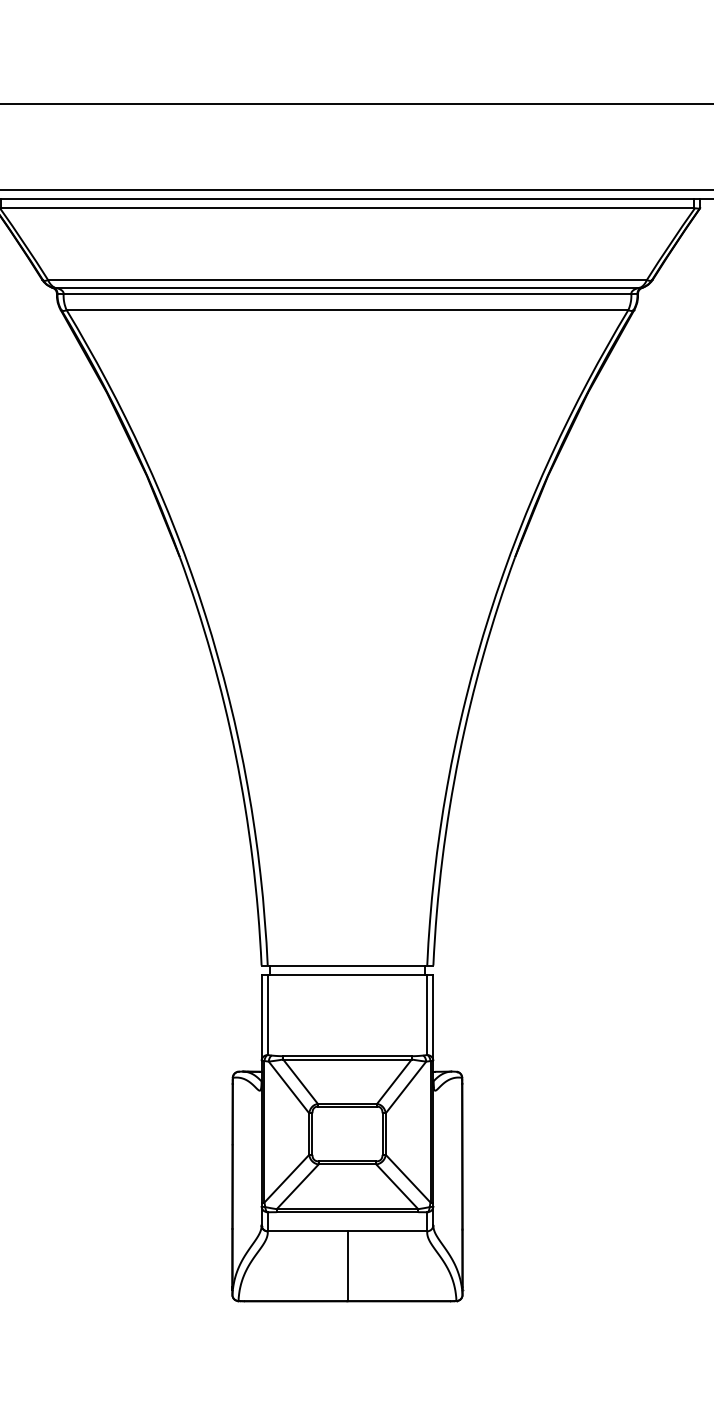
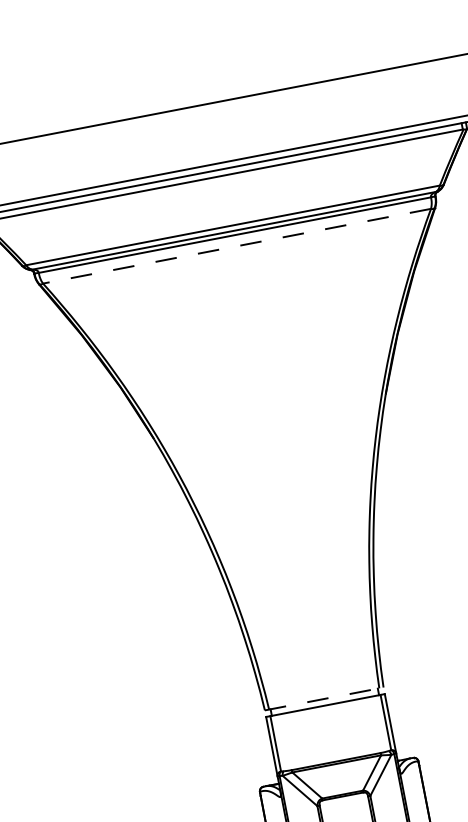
line: (347, 310) -> (237, 246), solid -> dashed
line: (347, 965) -> (324, 698), solid -> dashed

